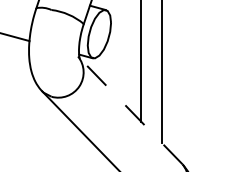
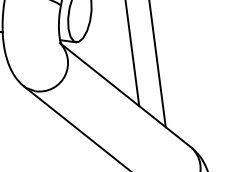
line: (131, 111) -> (126, 96), dashed -> solid

